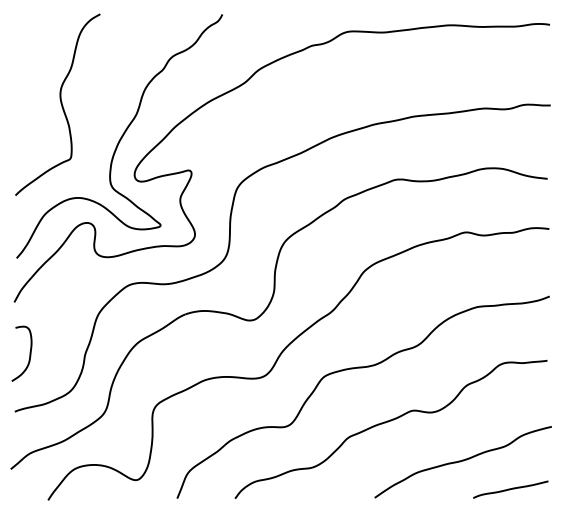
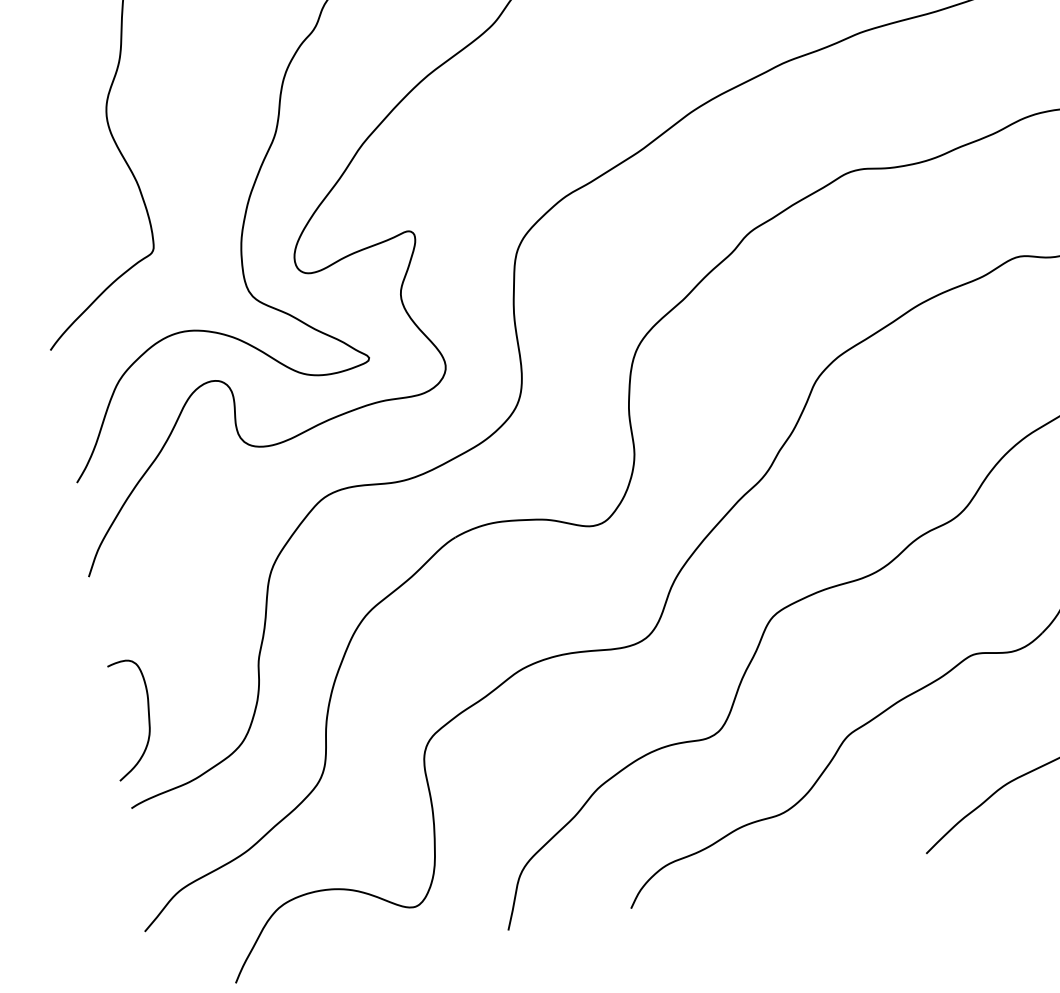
curve: (29, 353) -> (146, 715), moved

